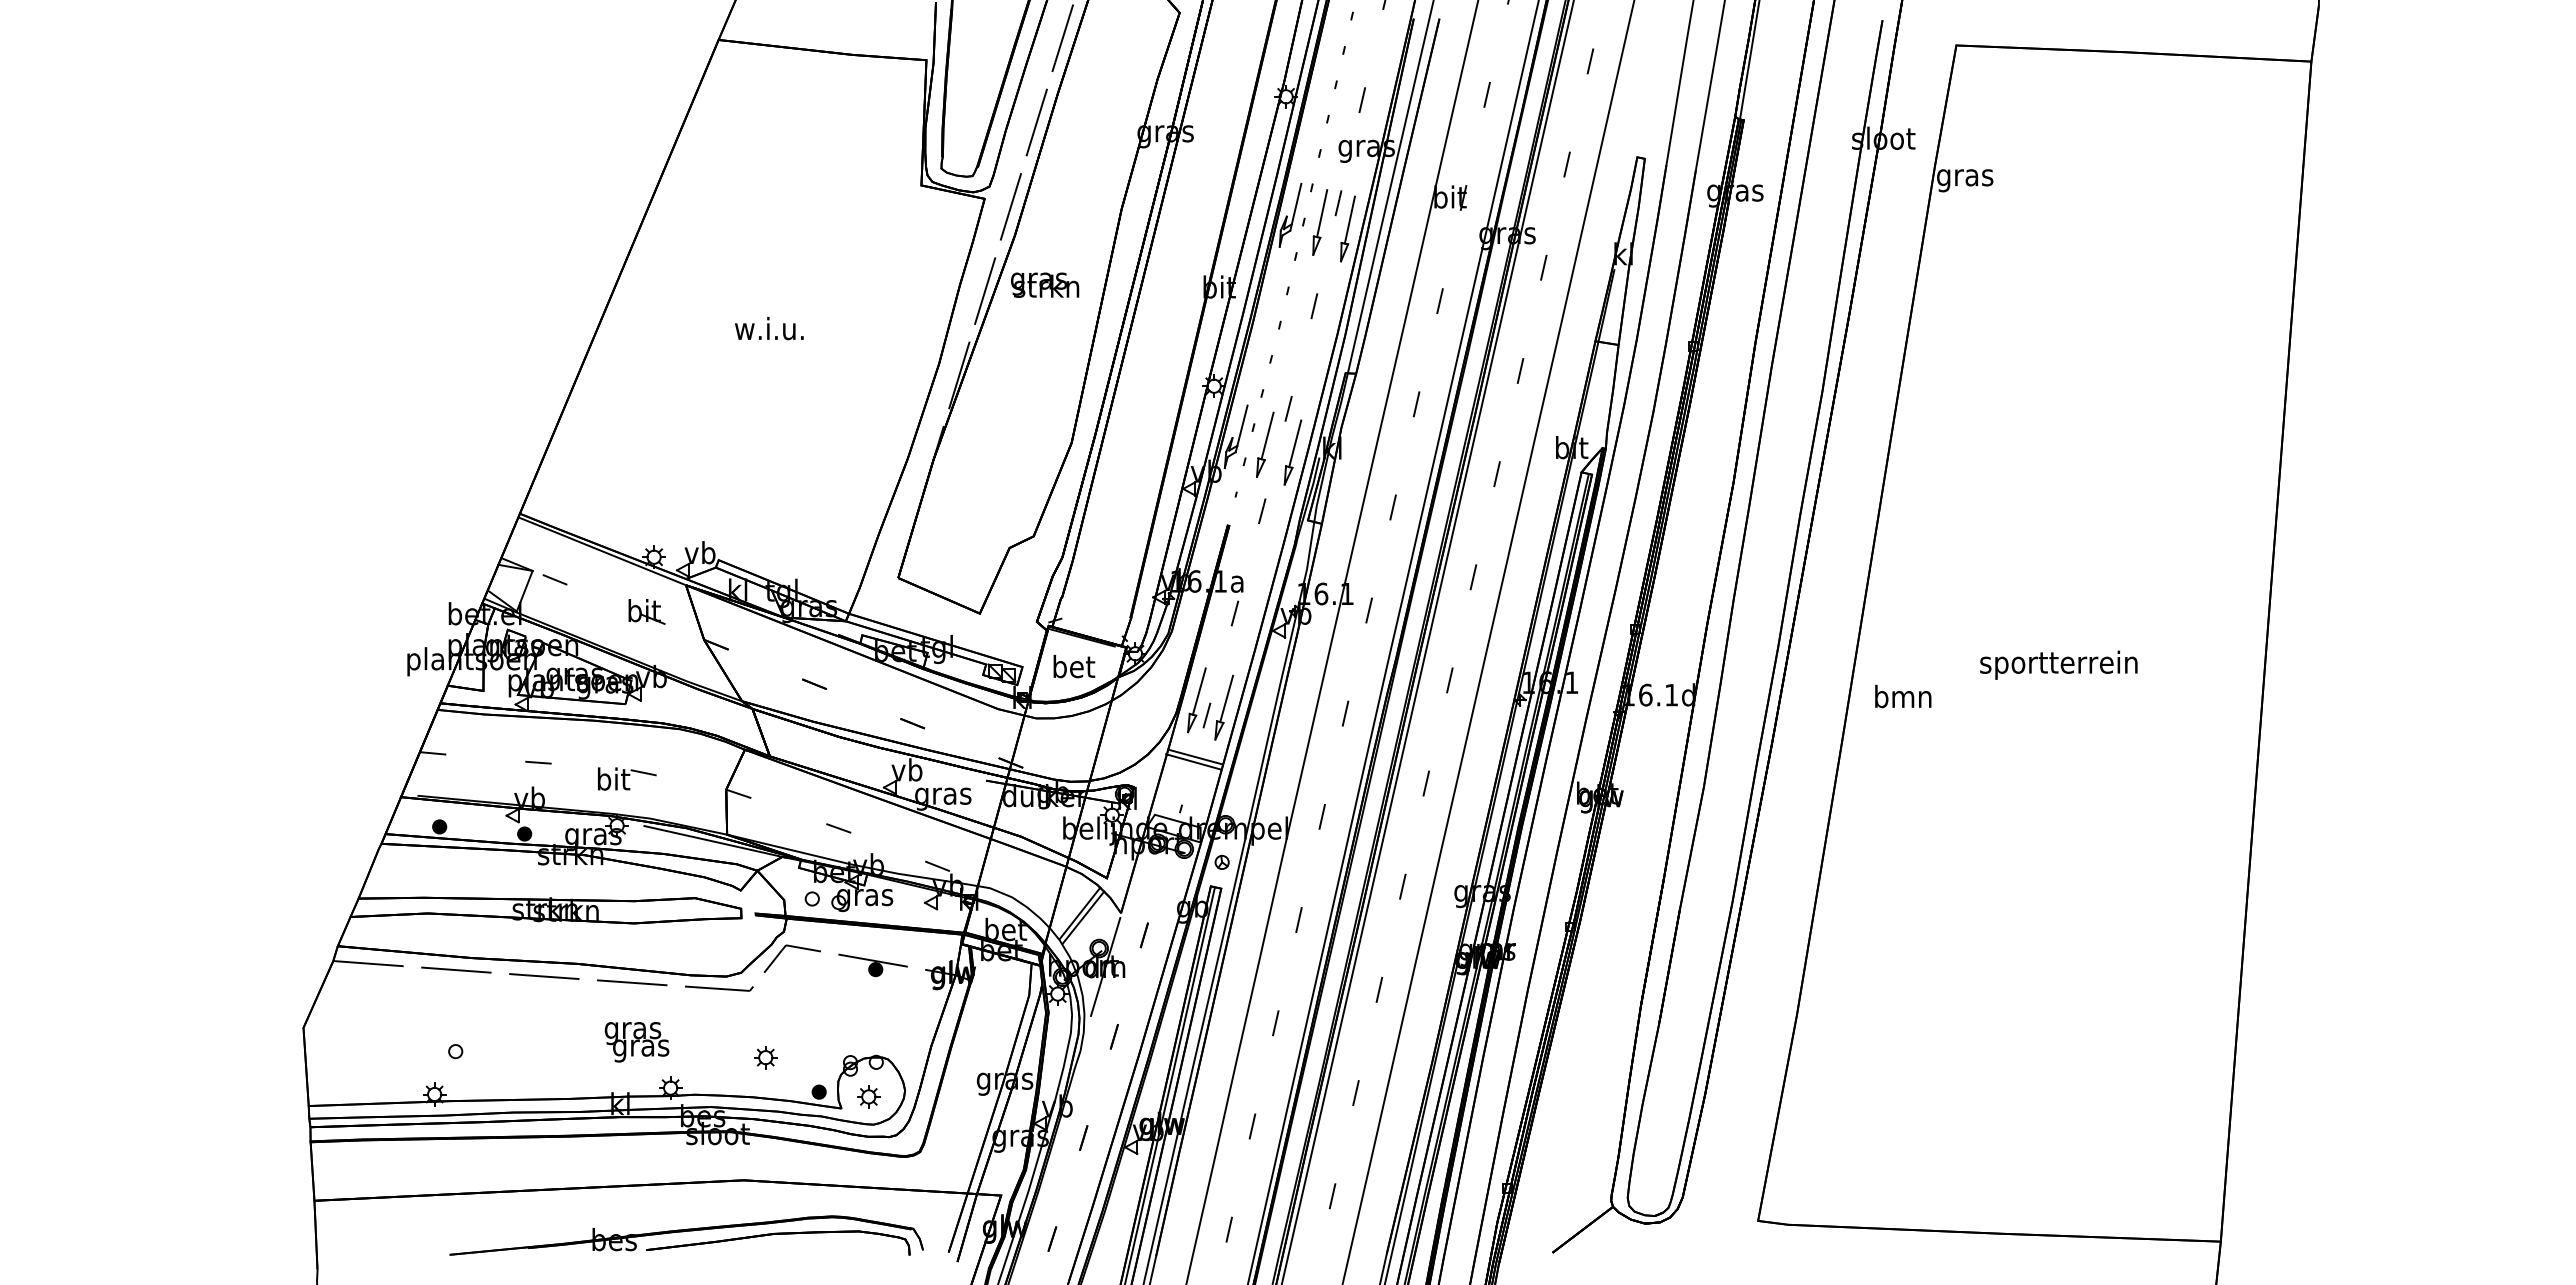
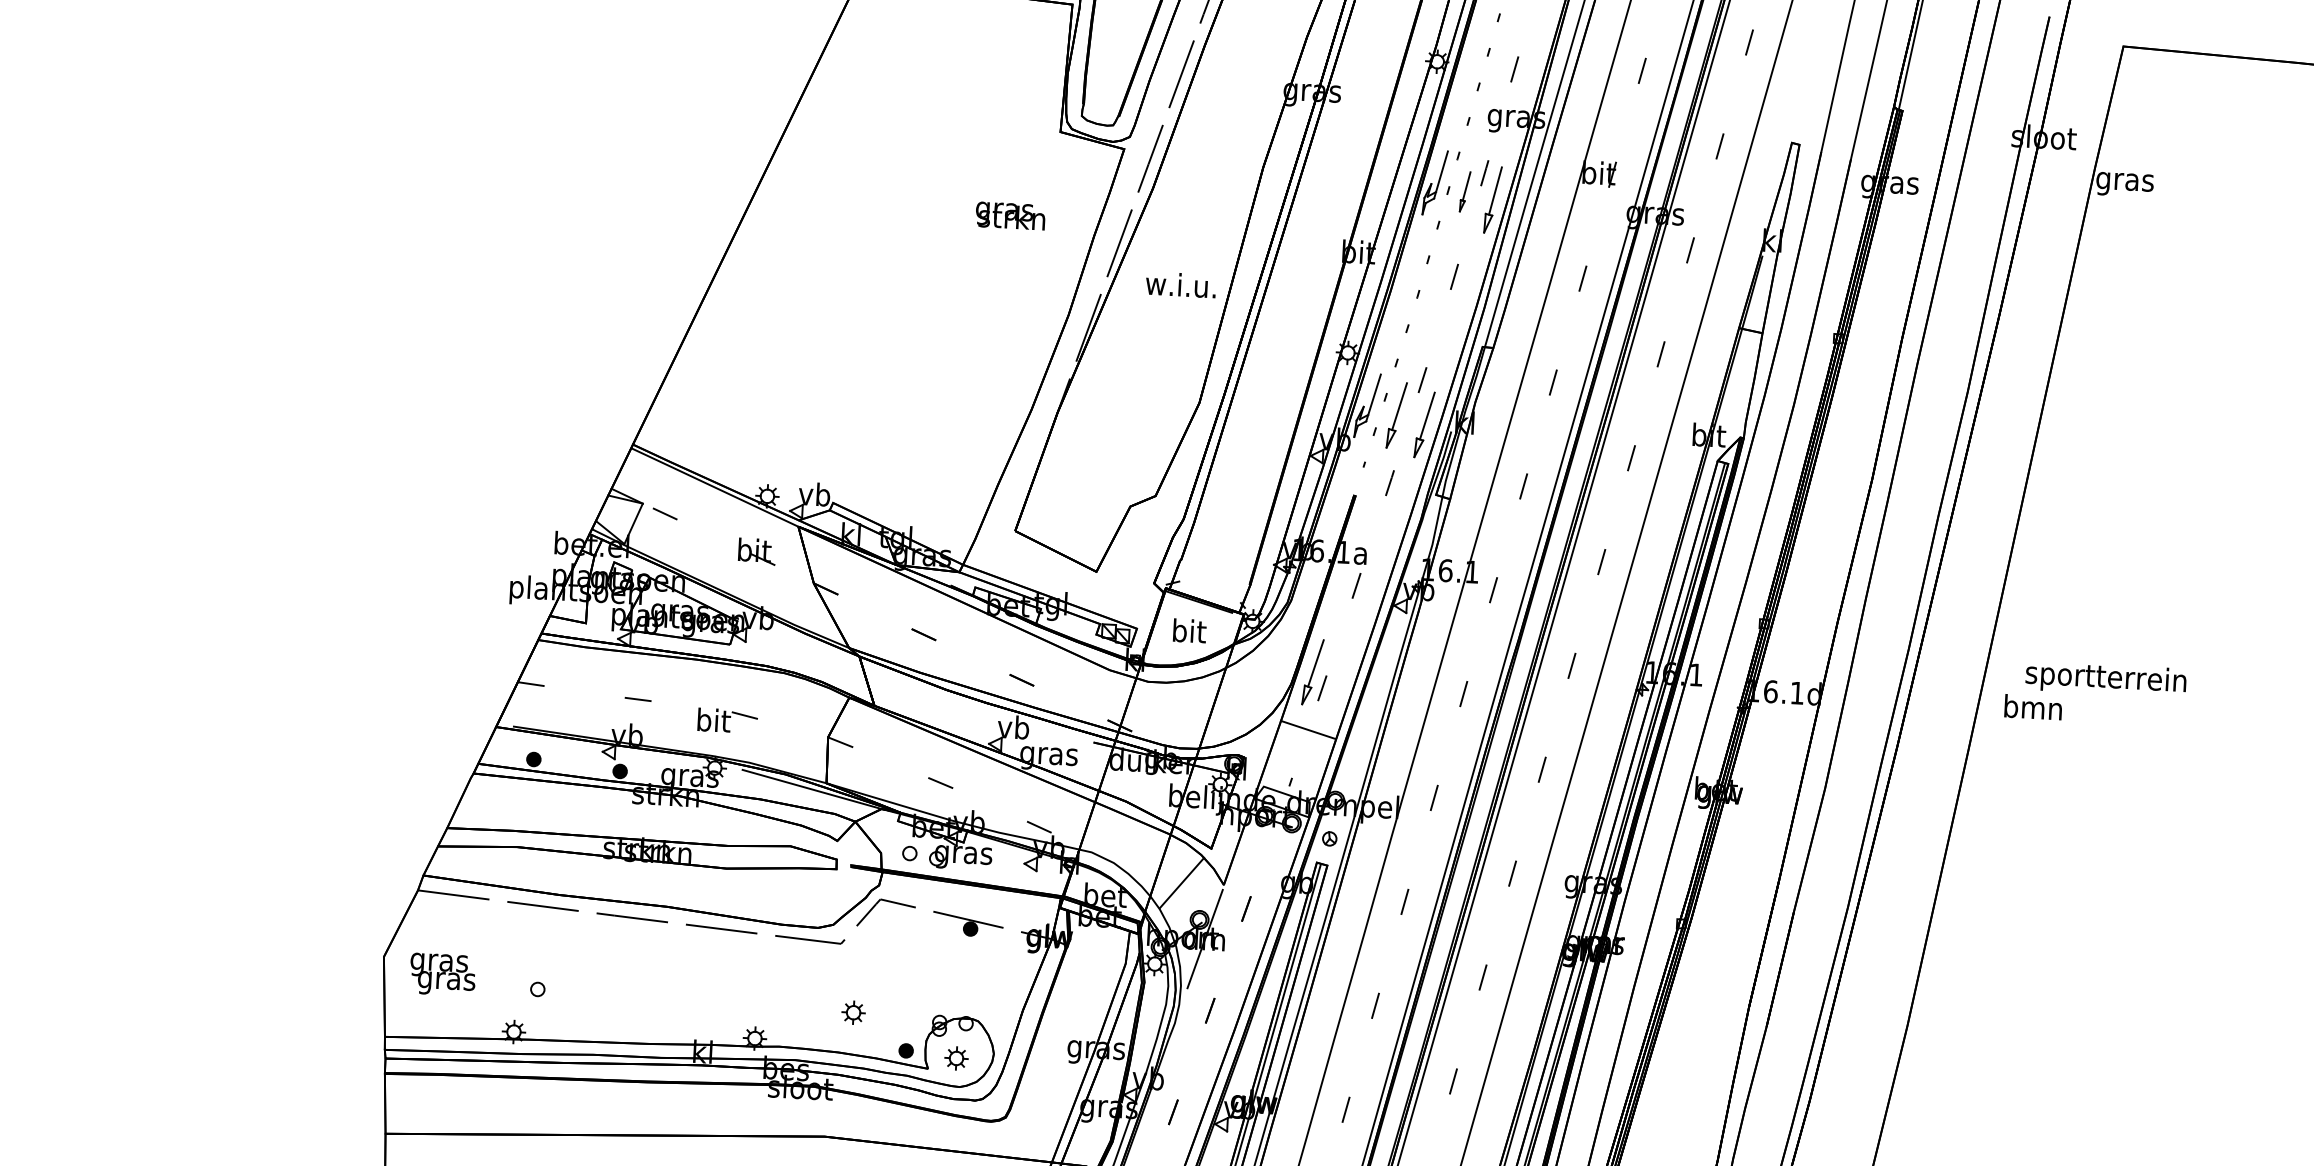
part: (1320, 222) -> (1465, 191), size x0.6
text: (1045, 284) -> (1011, 215), moved
text: (769, 328) -> (1181, 284), moved
text: (2058, 664) -> (2105, 678), moved
text: (1074, 666) -> (1190, 630), bet -> bit
part: (1224, 707) -> (1340, 681), removed
line: (1193, 761) -> (1306, 734), removed
line: (1083, 917) -> (1185, 887), removed
text: (636, 1042) -> (442, 974), moved

